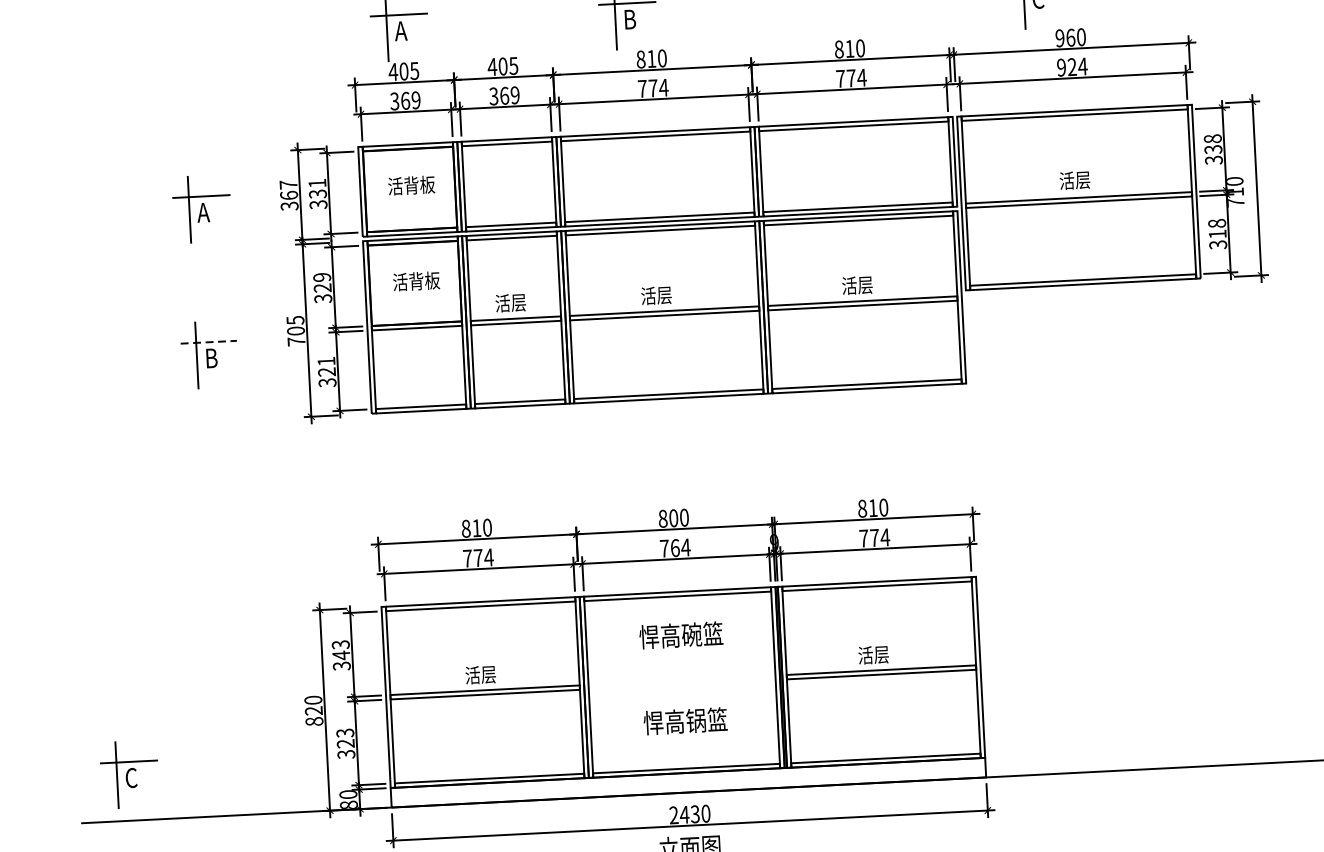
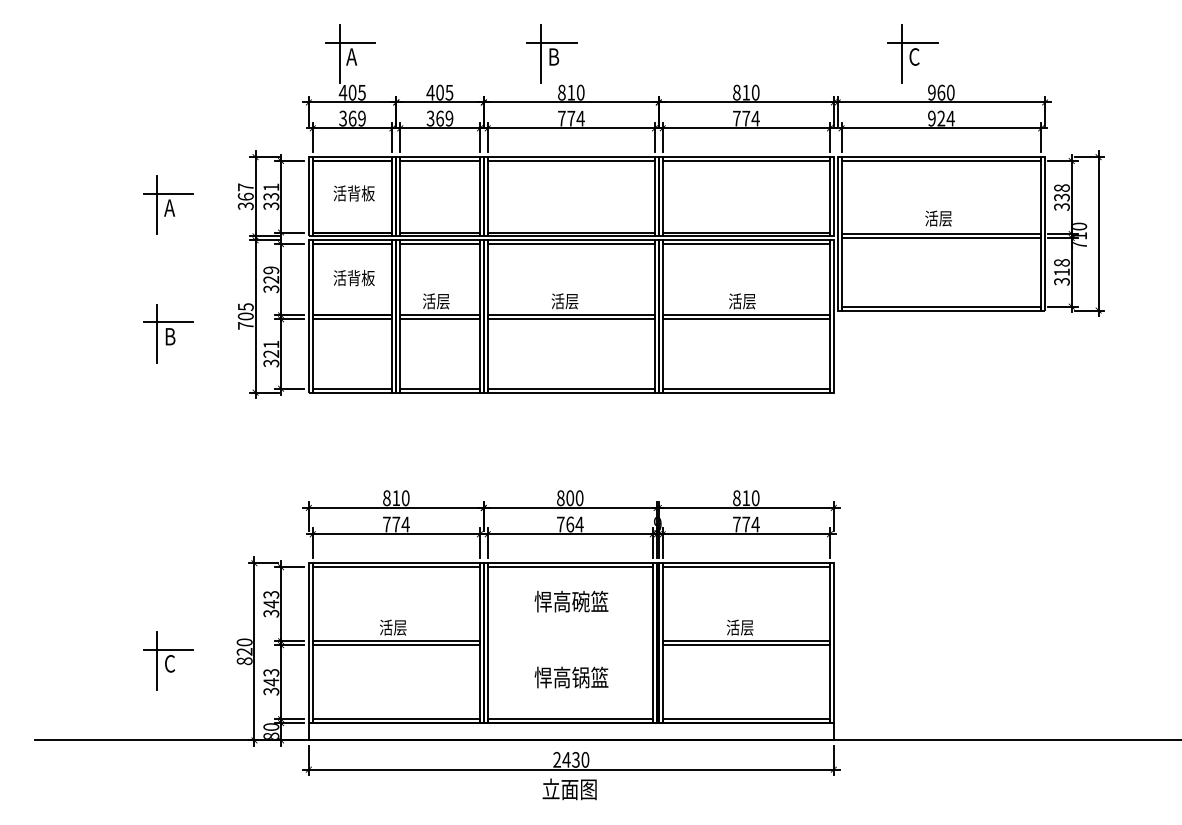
line: (208, 342) -> (168, 322), dashed -> solid
text: (346, 744) -> (271, 682), 323 -> 343
part: (129, 774) -> (168, 660), moved

